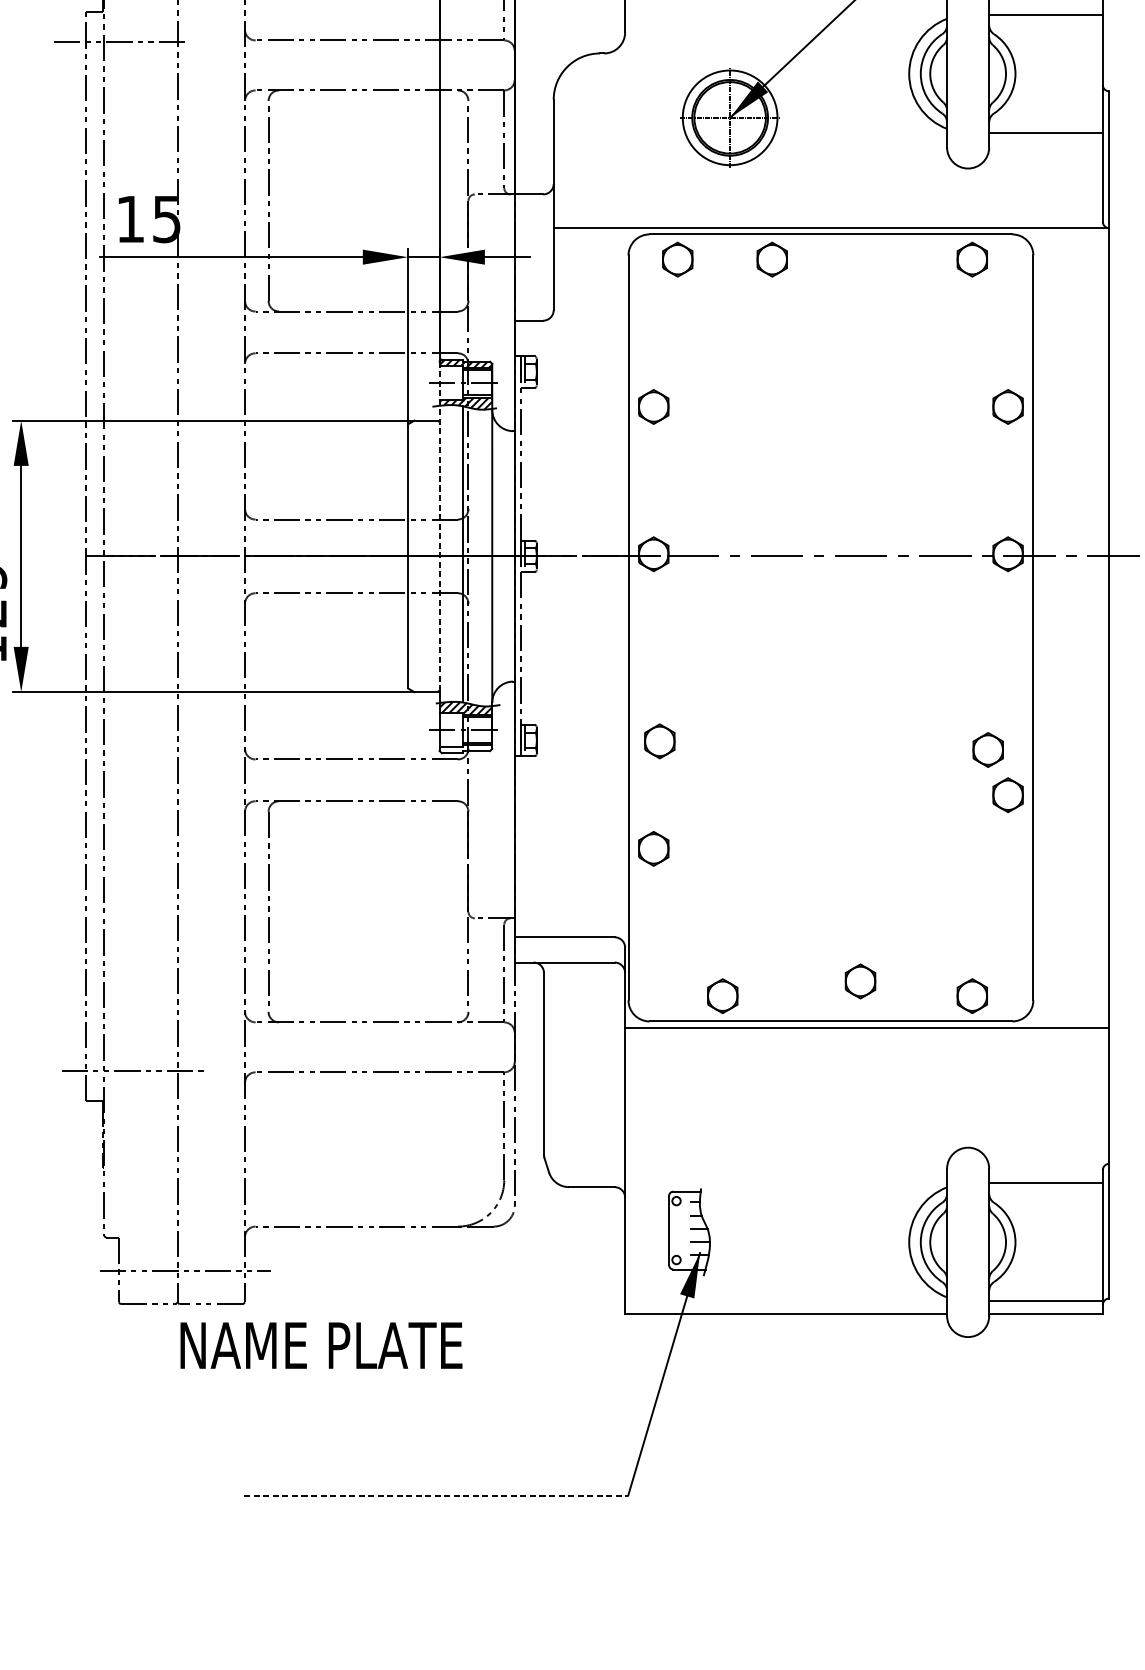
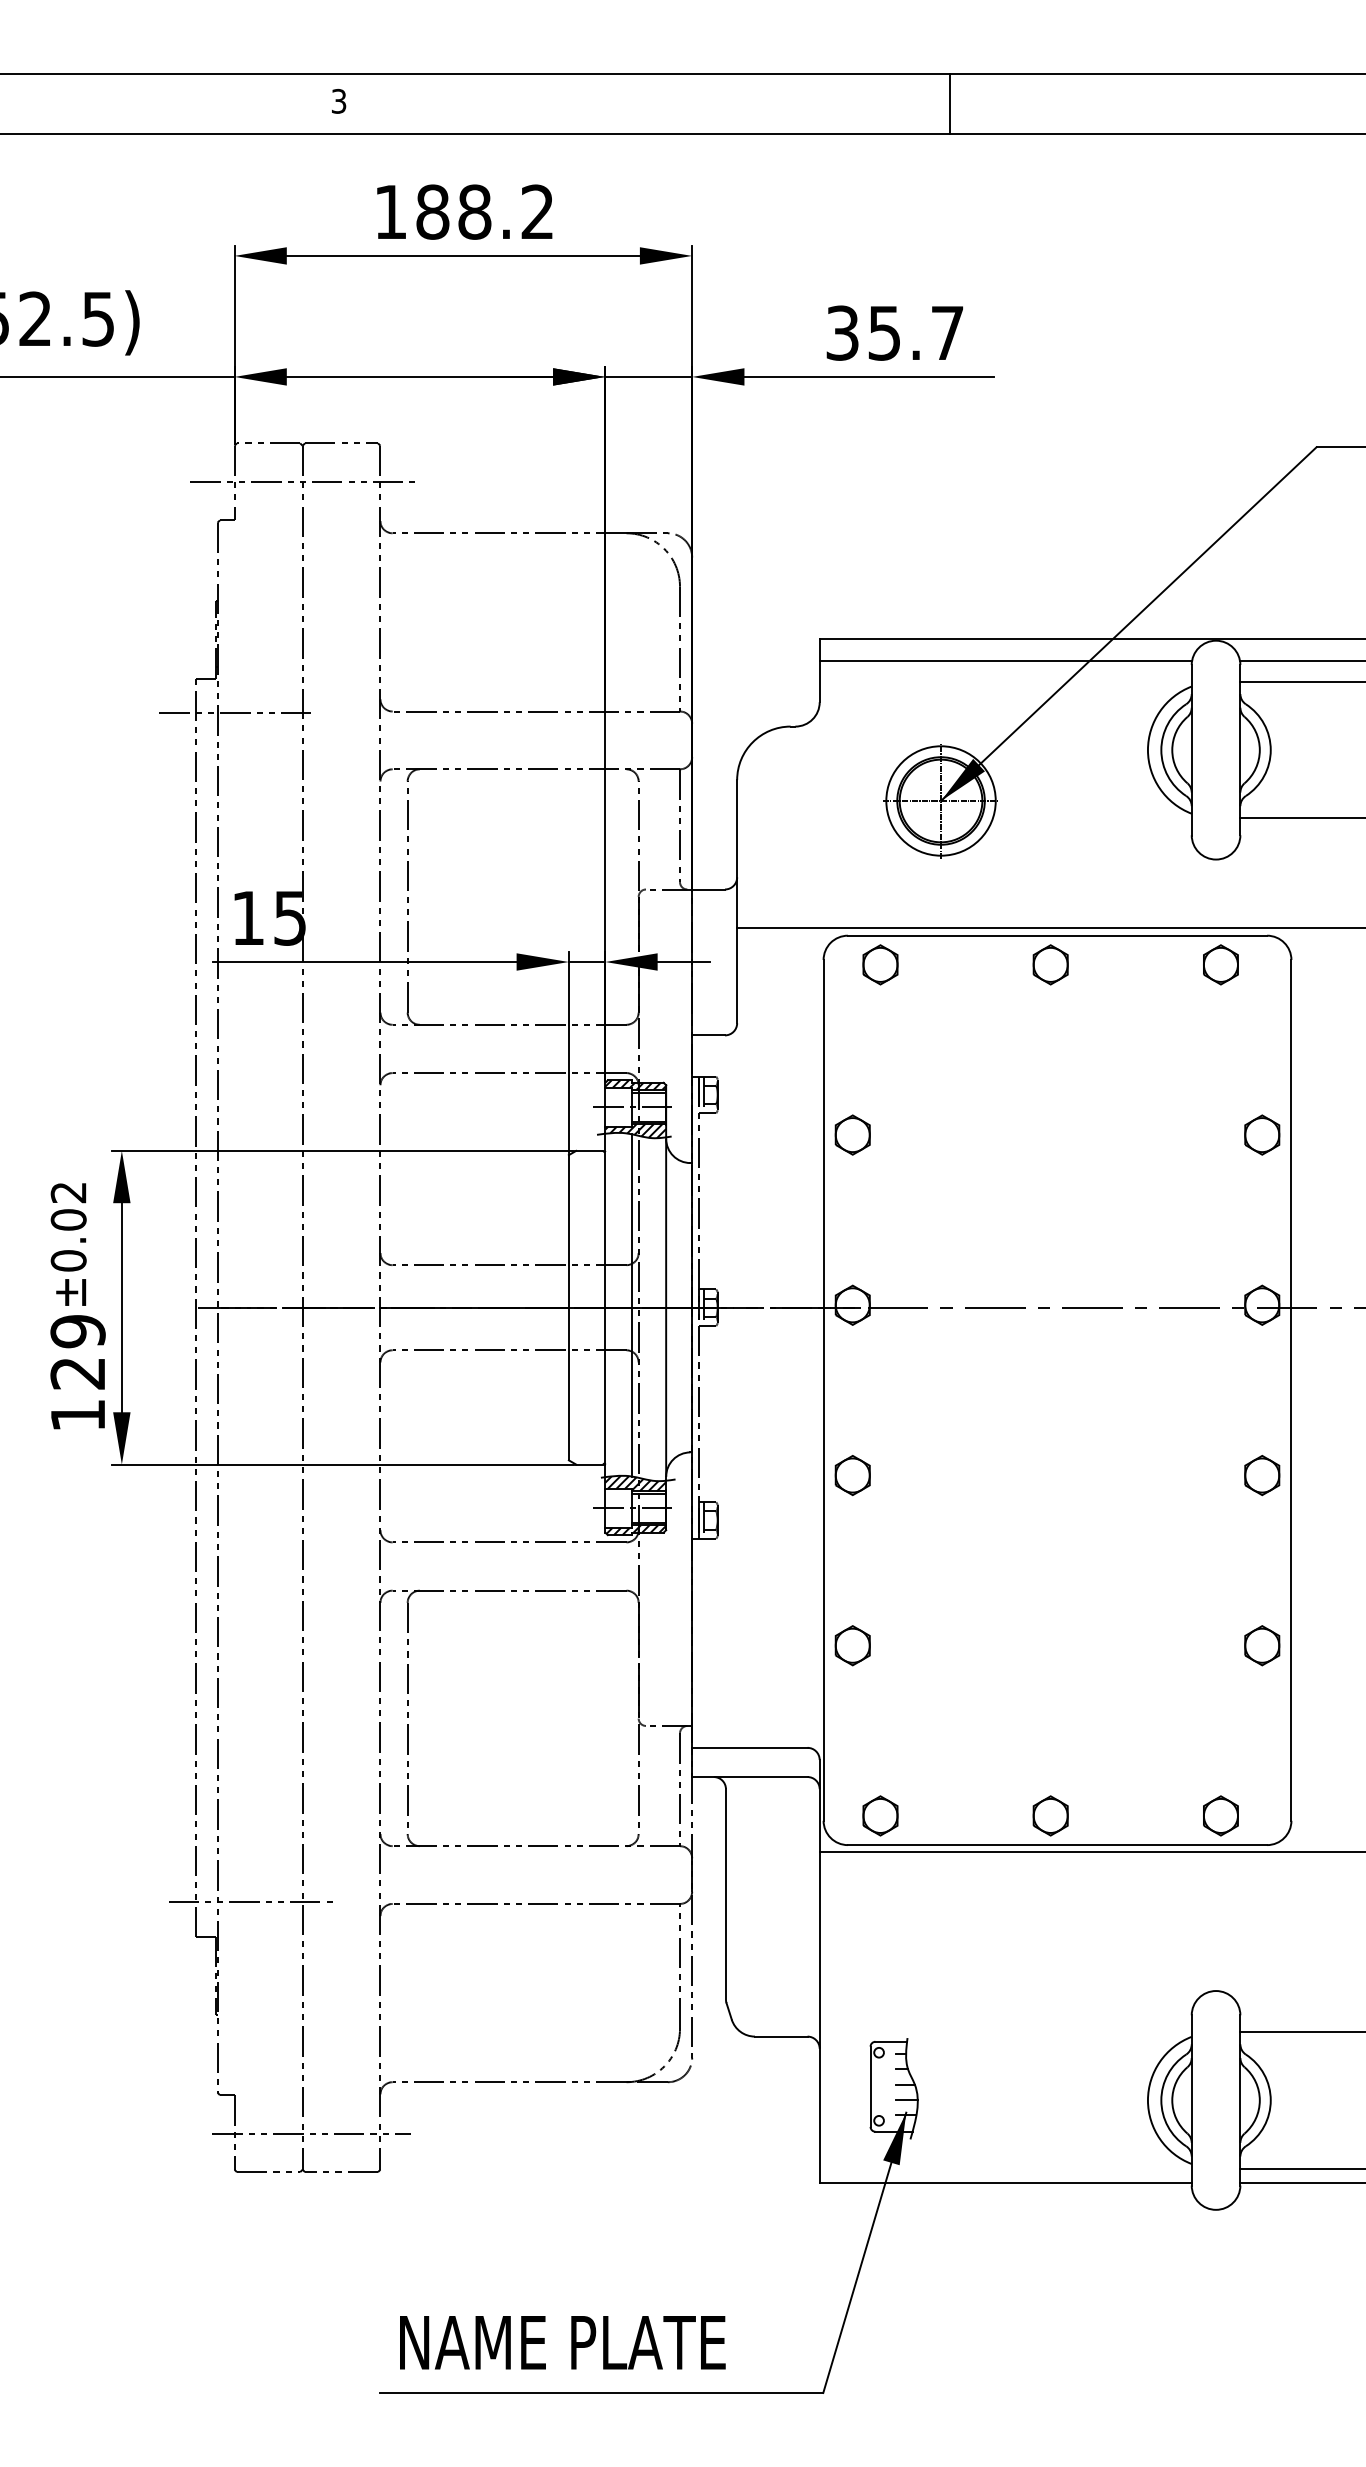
part: (772, 259) -> (1050, 964), moved
line: (439, 527) -> (605, 1274), dashed -> solid
part: (659, 741) -> (852, 1475), moved
hatch: (466, 749) -> (636, 1530), added
part: (988, 750) -> (1262, 1475), moved
part: (1008, 795) -> (1262, 1645), moved
part: (860, 981) -> (1050, 1815), moved
part: (722, 995) -> (880, 1815), moved
text: (321, 1345) -> (562, 2342), moved
line: (436, 1495) -> (601, 2392), dashed -> solid

